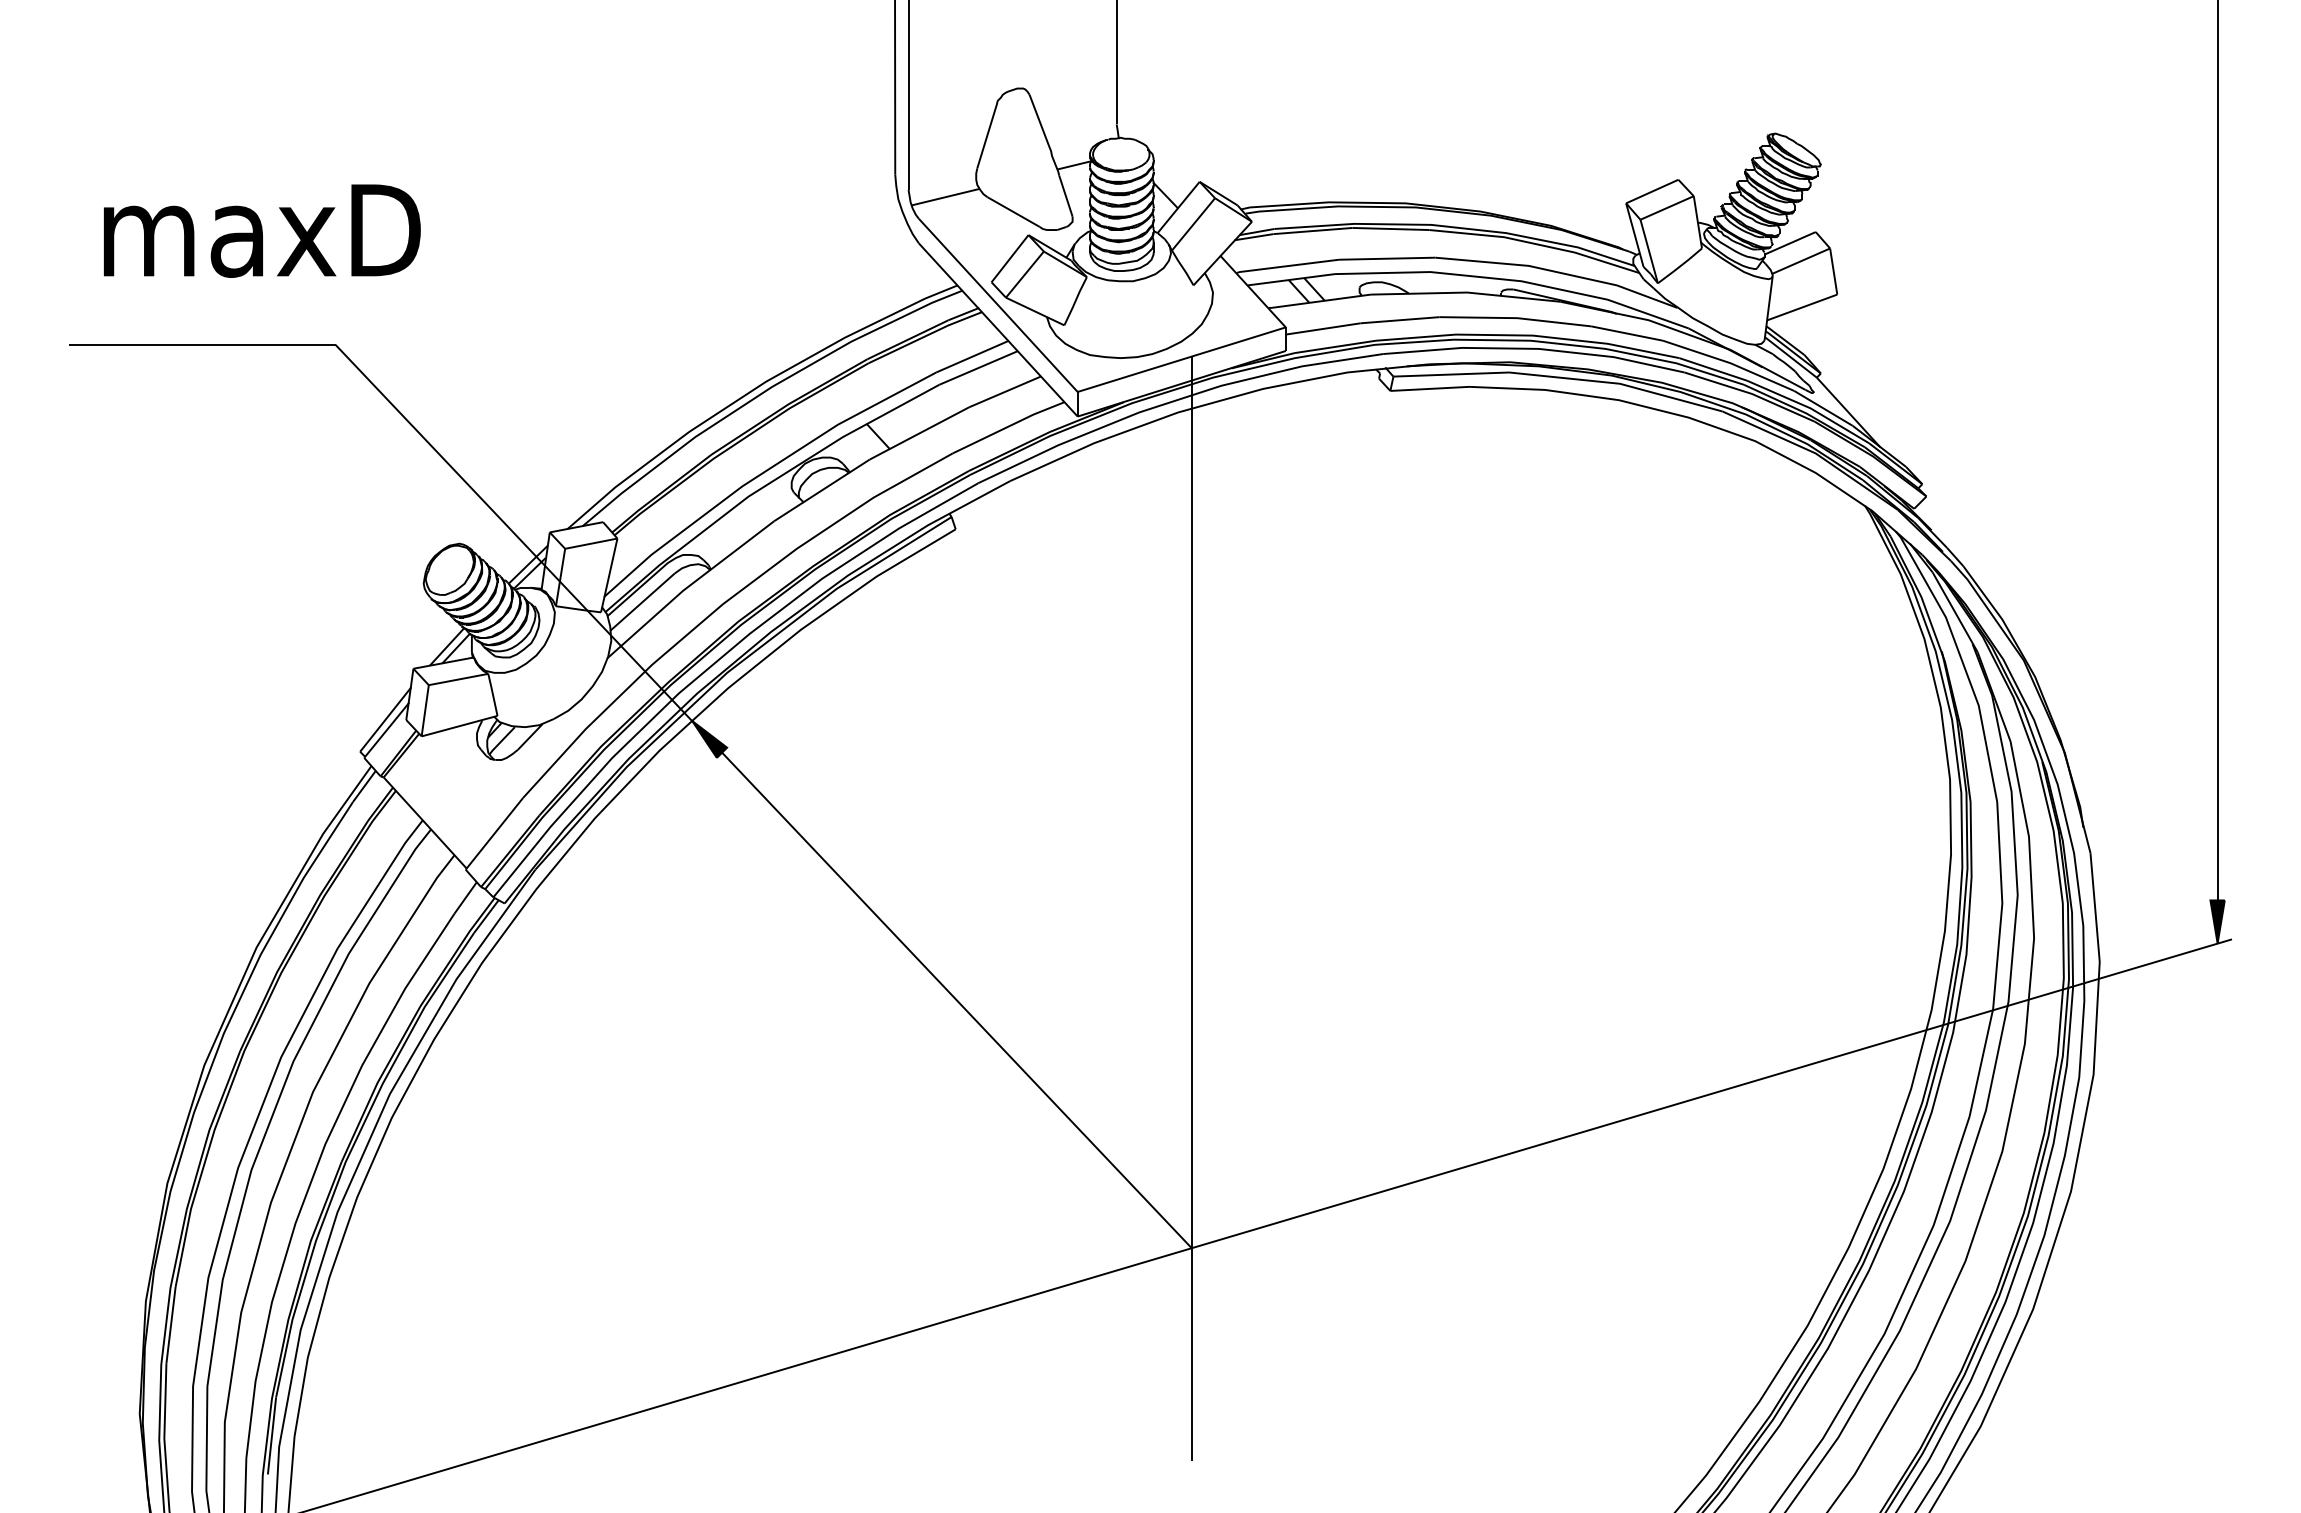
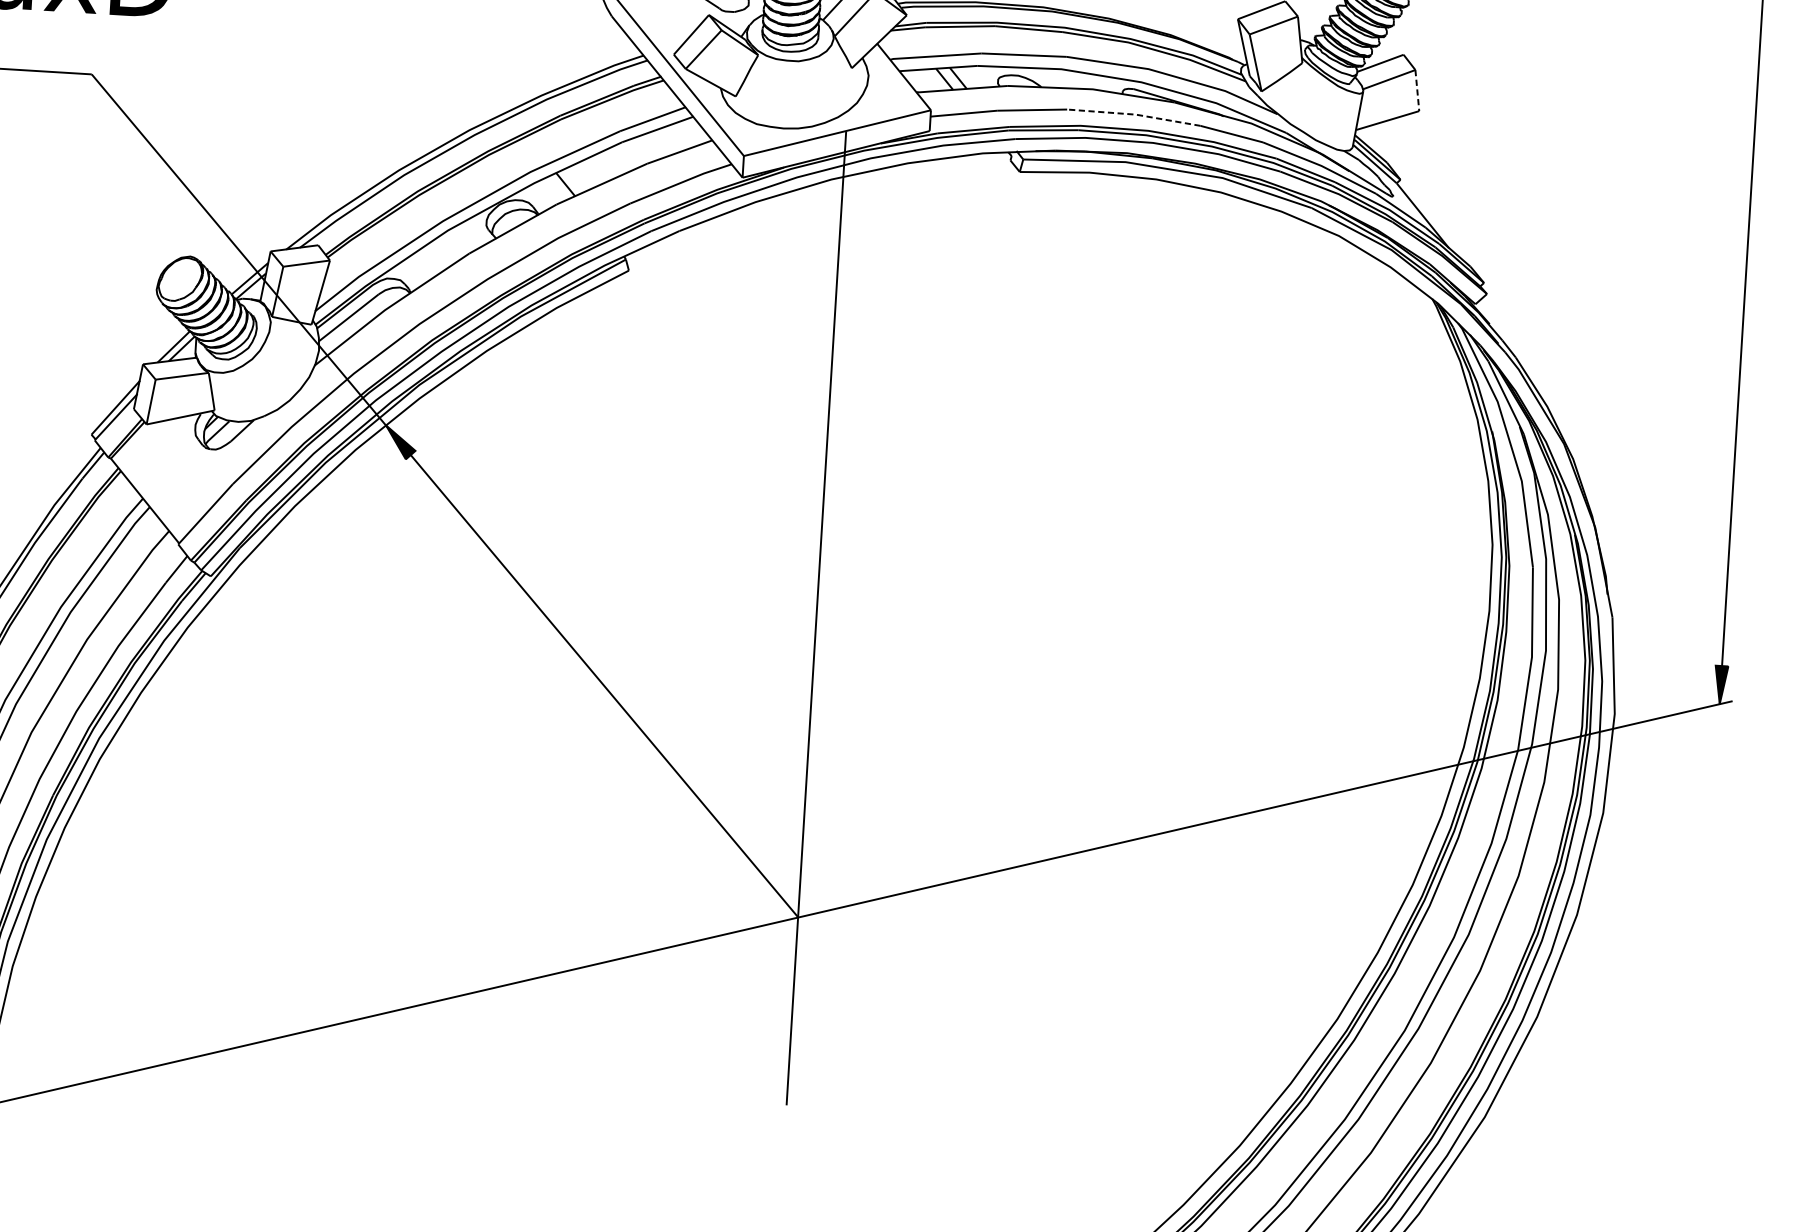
line: (1833, 272) -> (1417, 91), solid -> dashed
line: (1516, 318) -> (1134, 114), solid -> dashed

